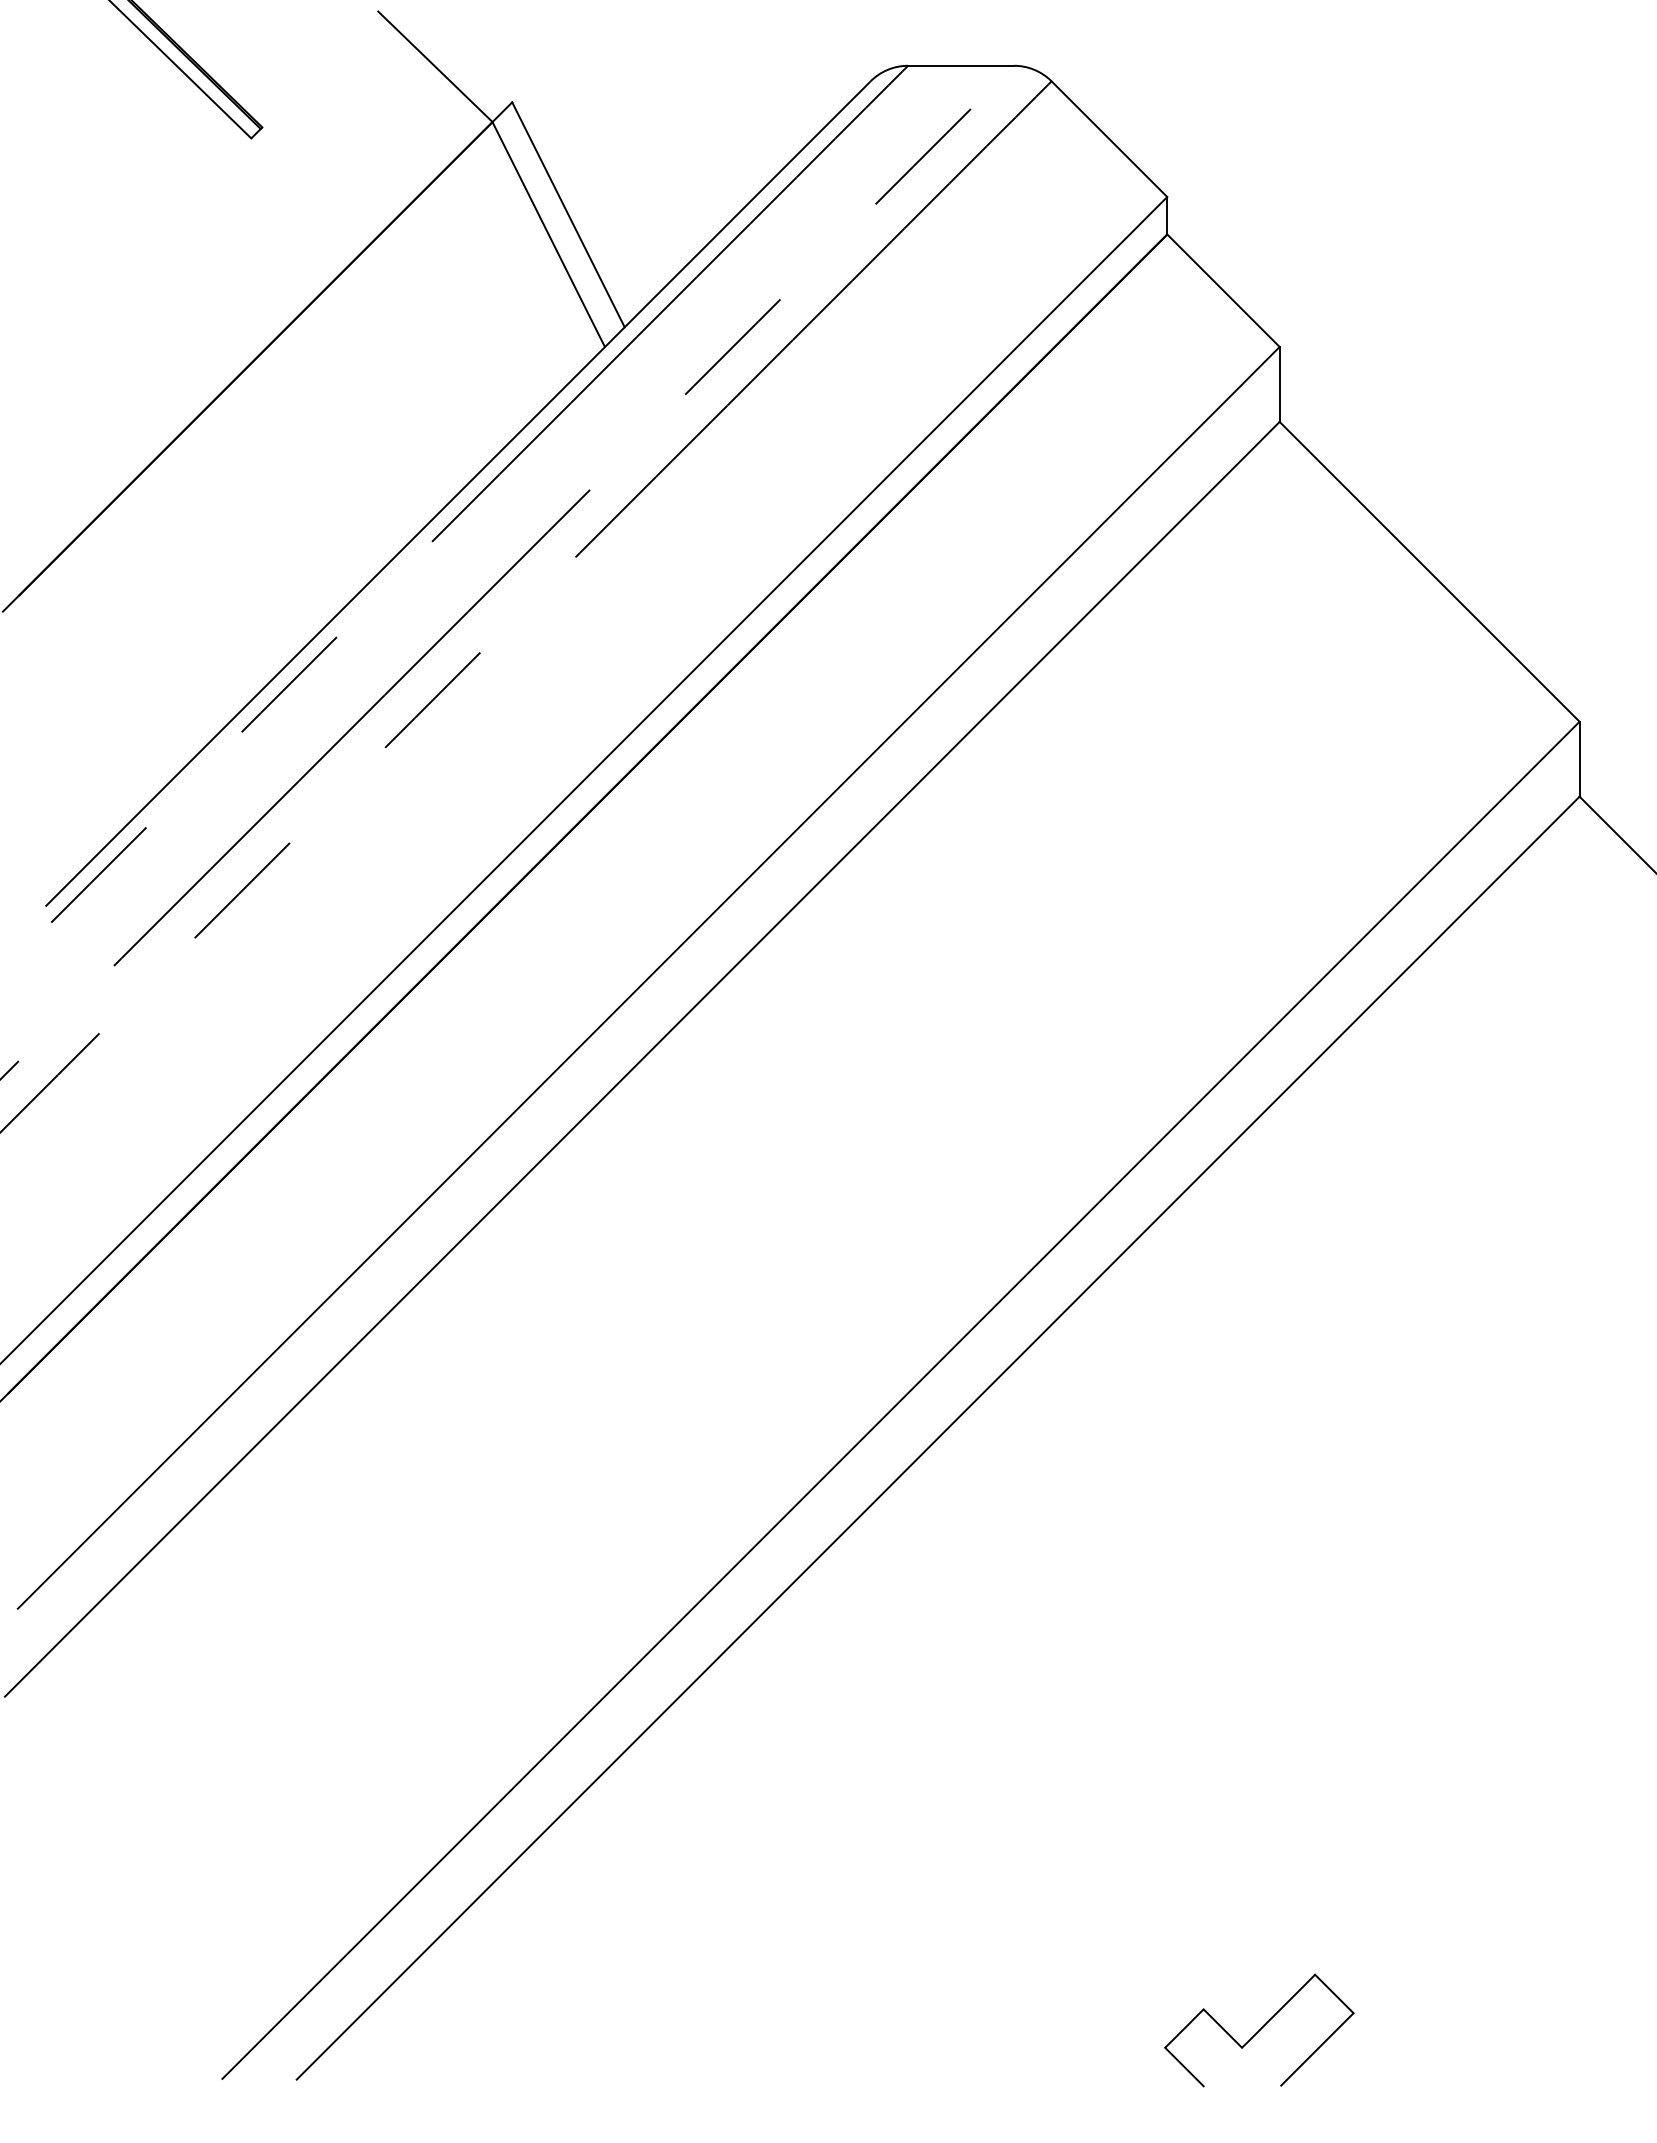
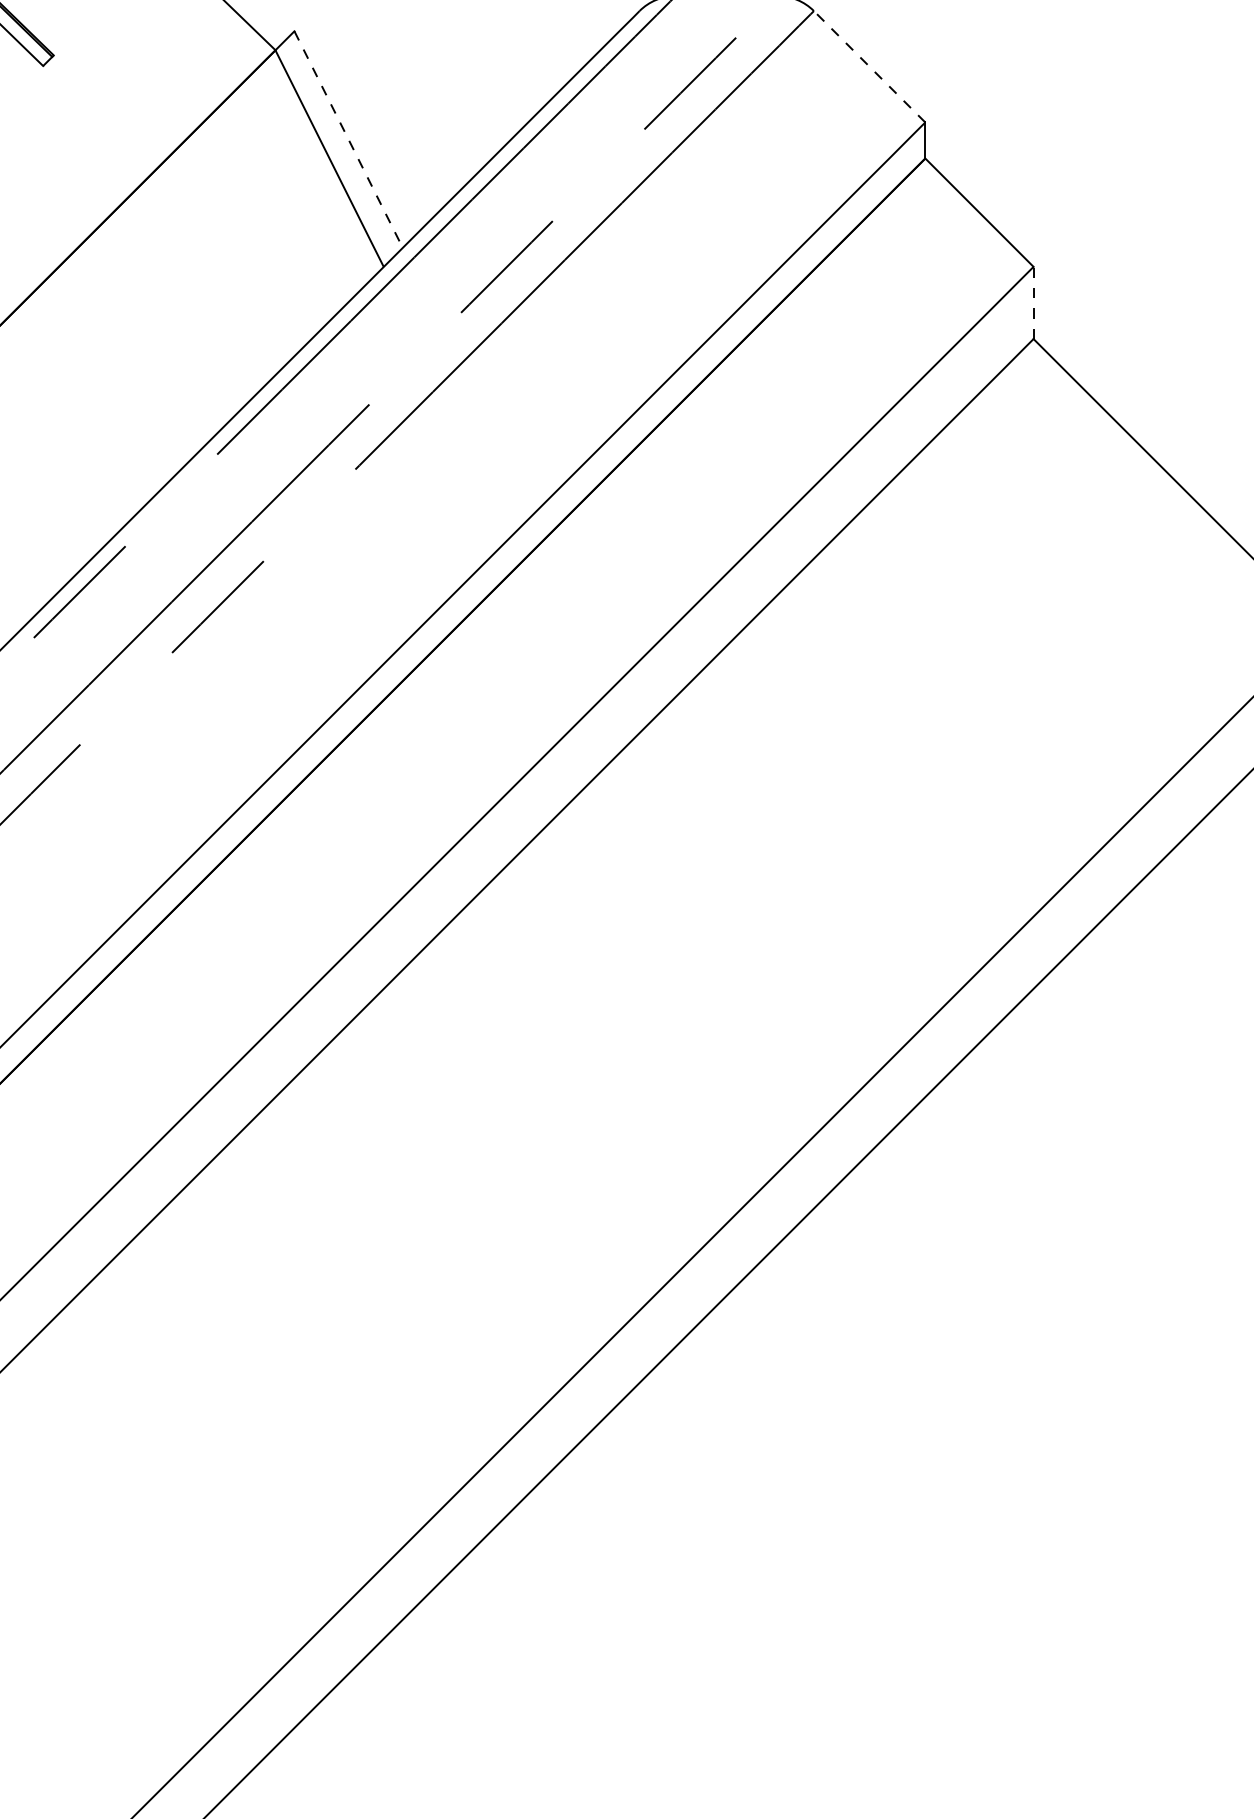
line: (1109, 139) -> (869, 67), solid -> dashed
line: (568, 214) -> (348, 139), solid -> dashed
line: (1279, 383) -> (1033, 302), solid -> dashed

